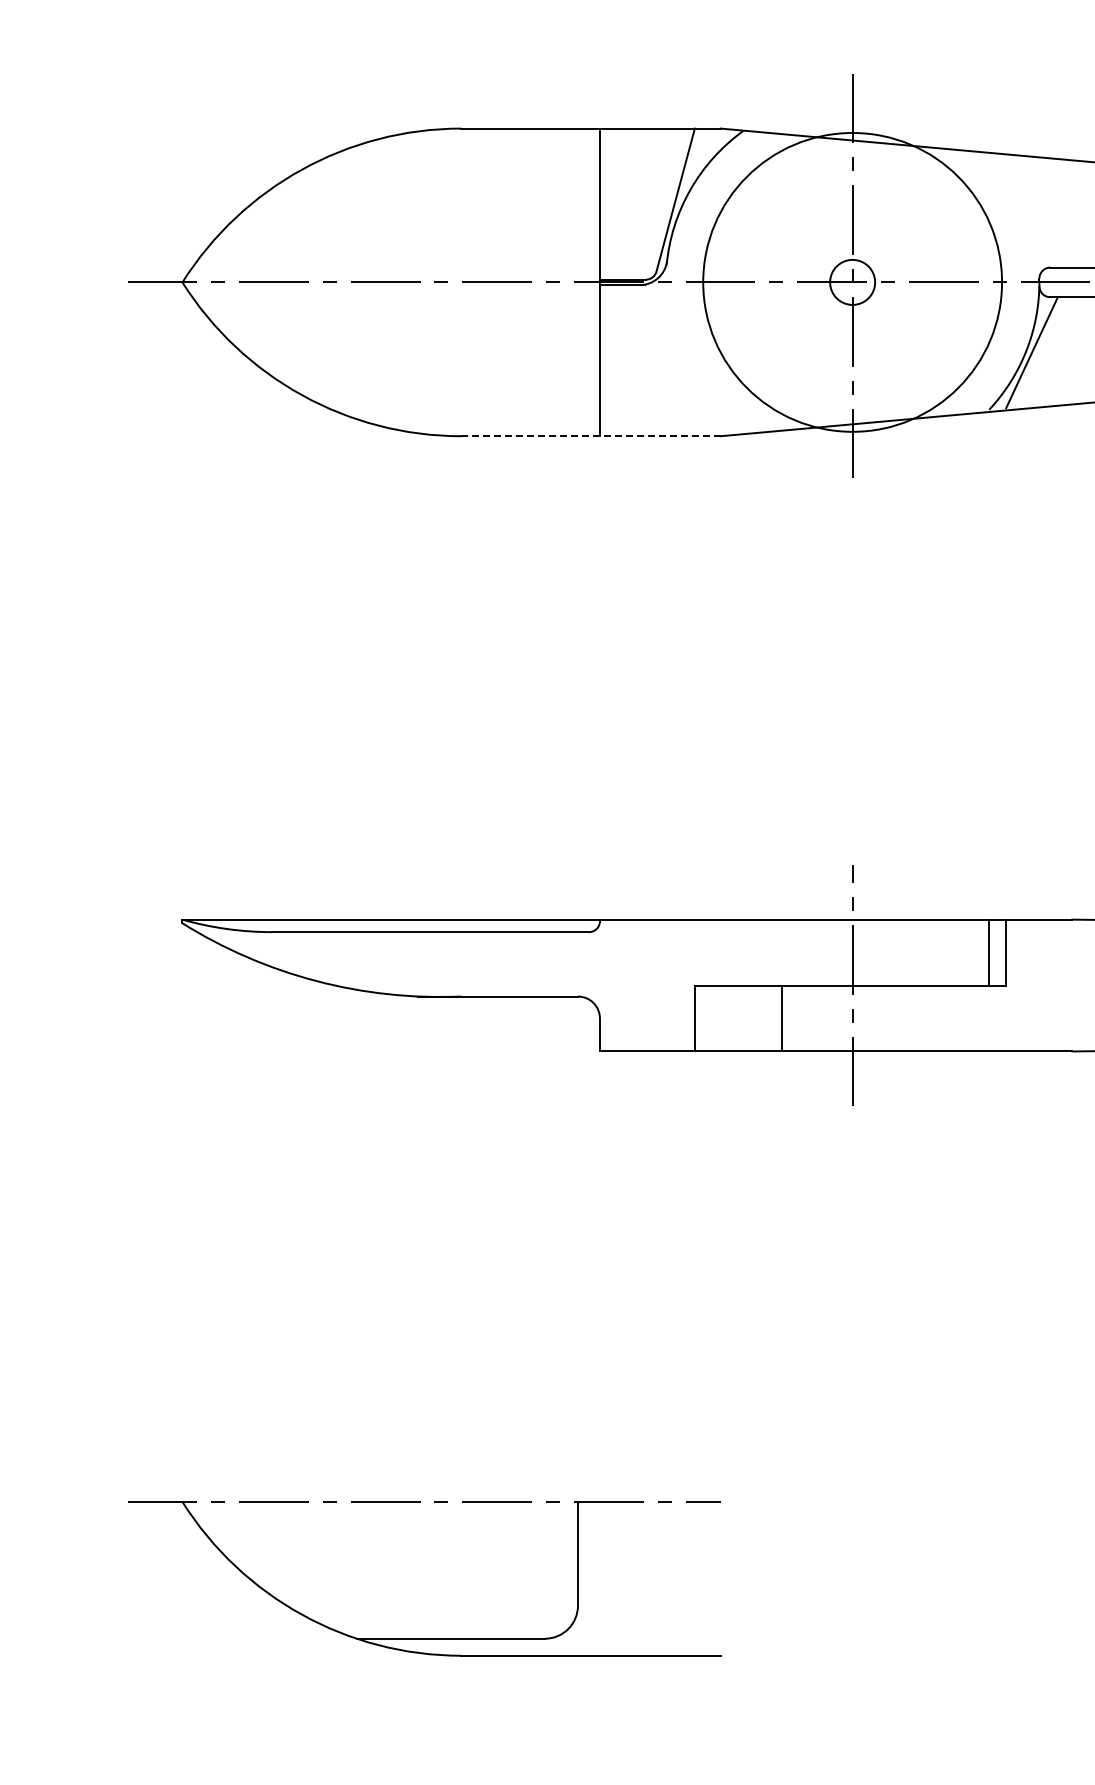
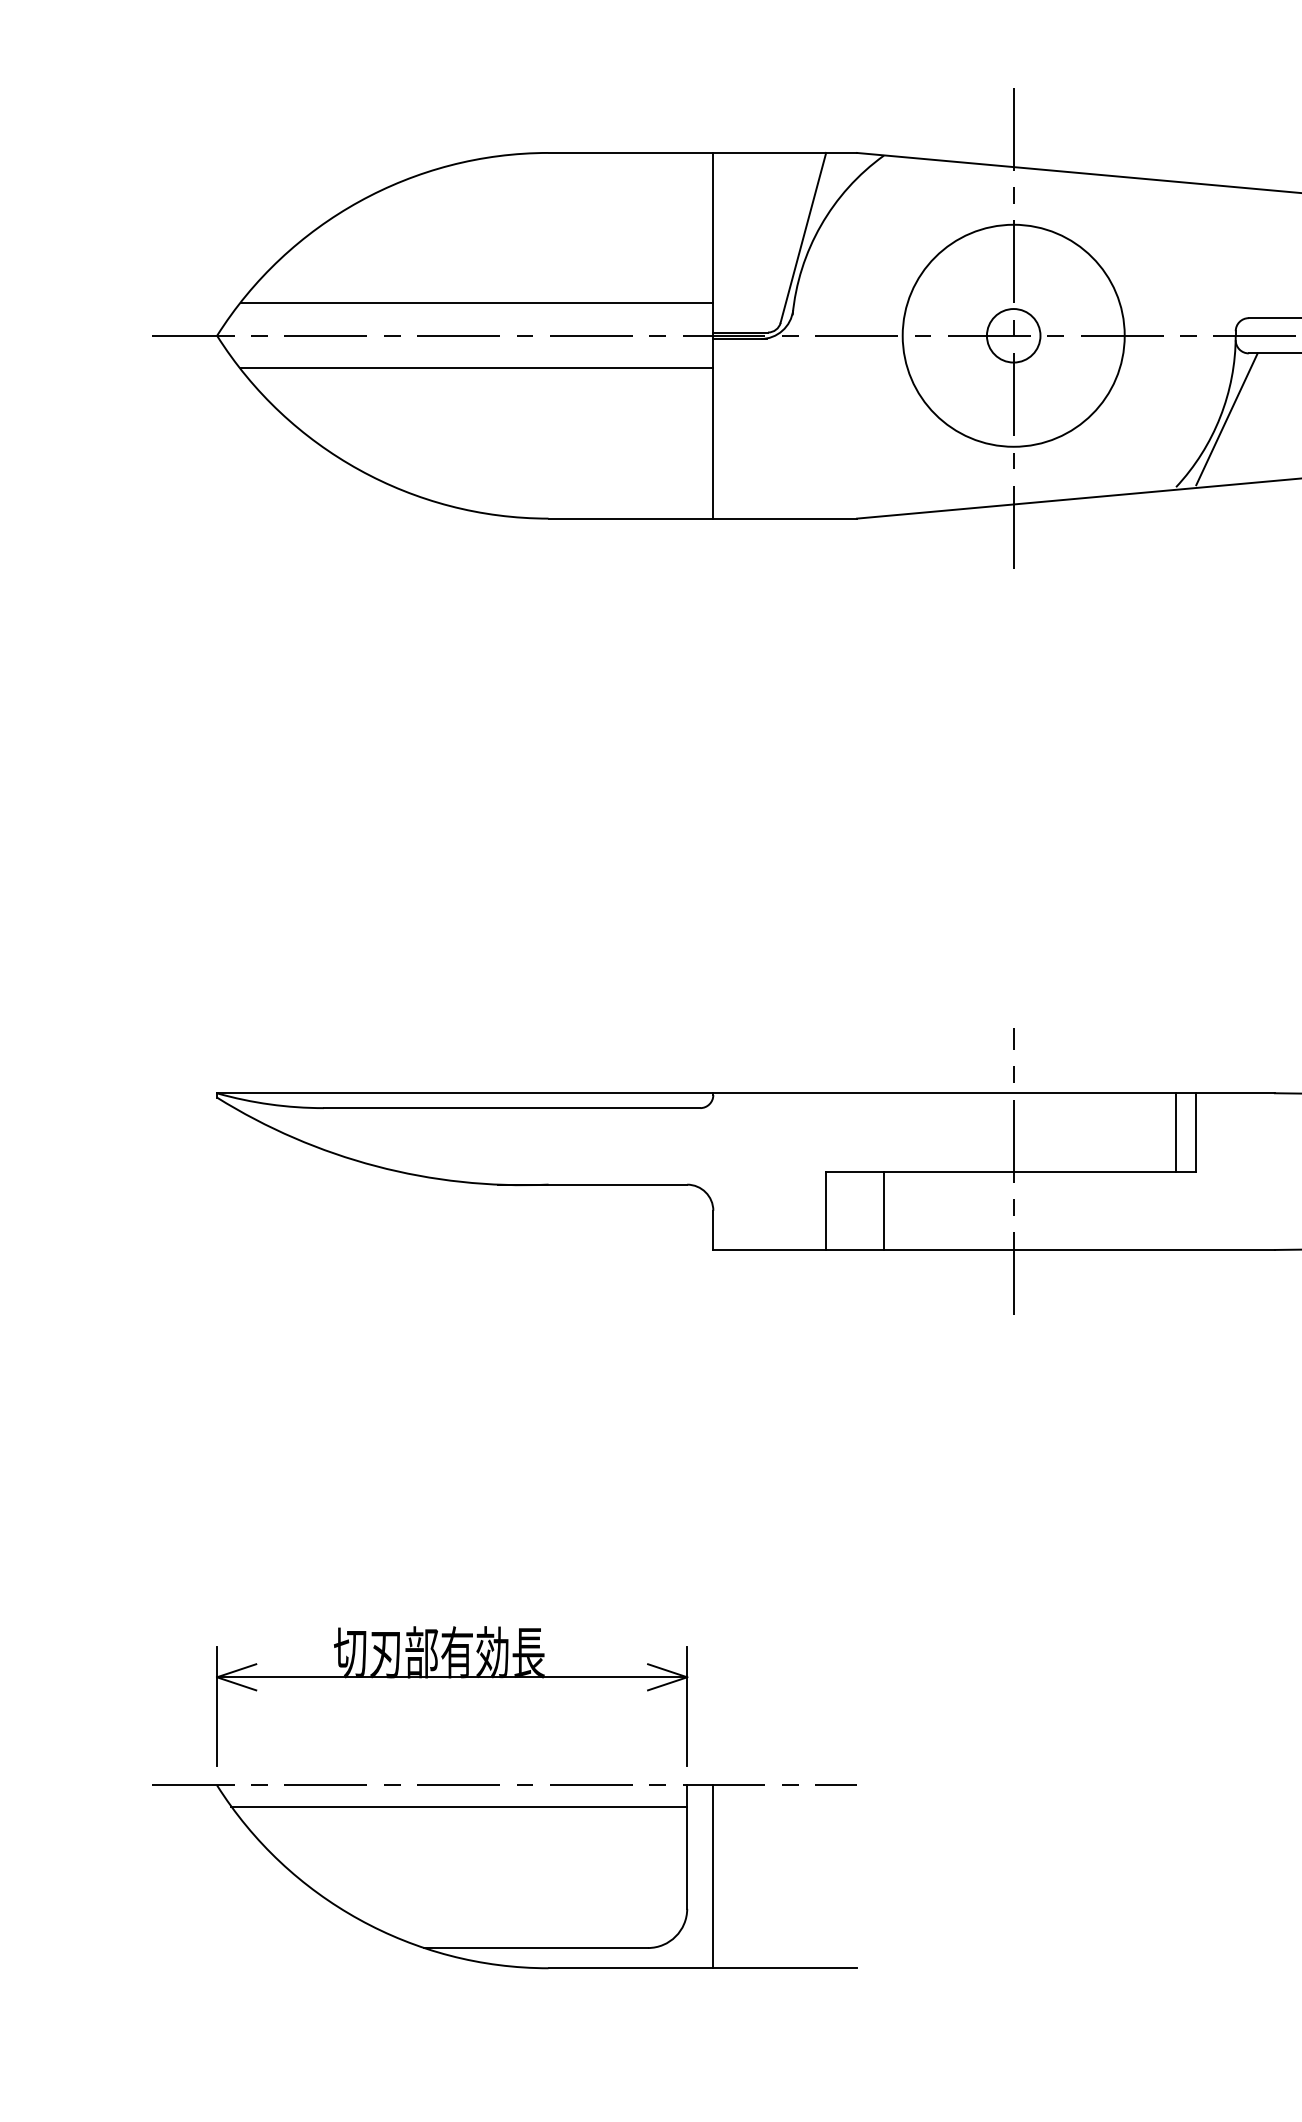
line: (400, 254) -> (476, 302), added
circle: (852, 282) -> (1013, 335), size x0.62
line: (400, 309) -> (476, 367), added
line: (591, 436) -> (703, 518), dashed -> solid
line: (781, 1018) -> (883, 1210), moved
part: (379, 1411) -> (451, 1677), added
line: (385, 1519) -> (458, 1806), added
line: (599, 1578) -> (712, 1876), added

